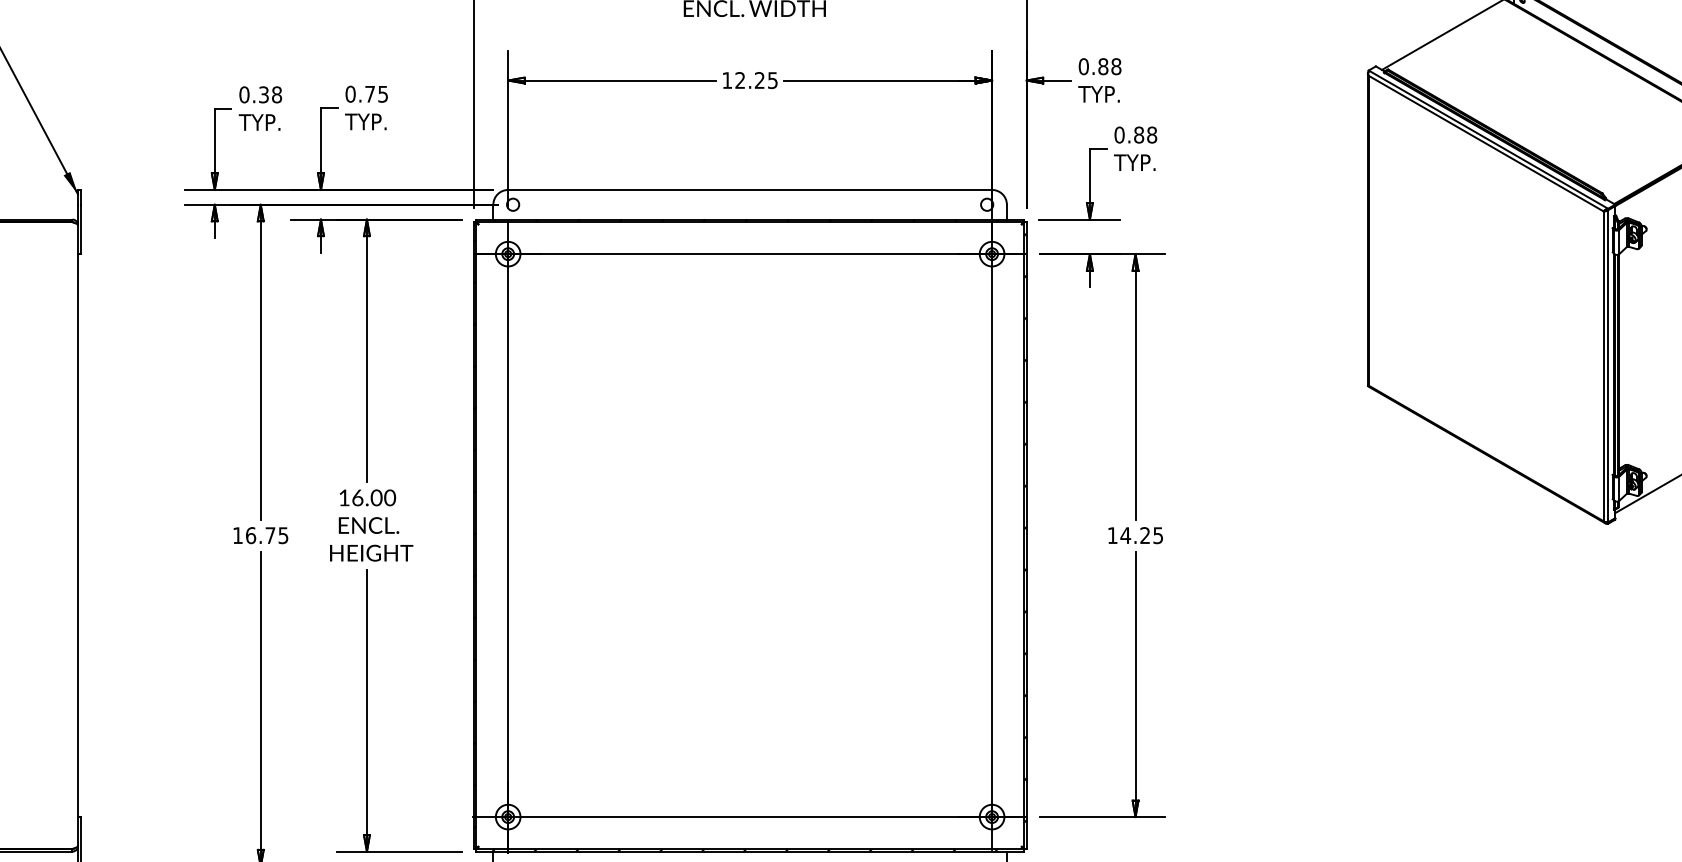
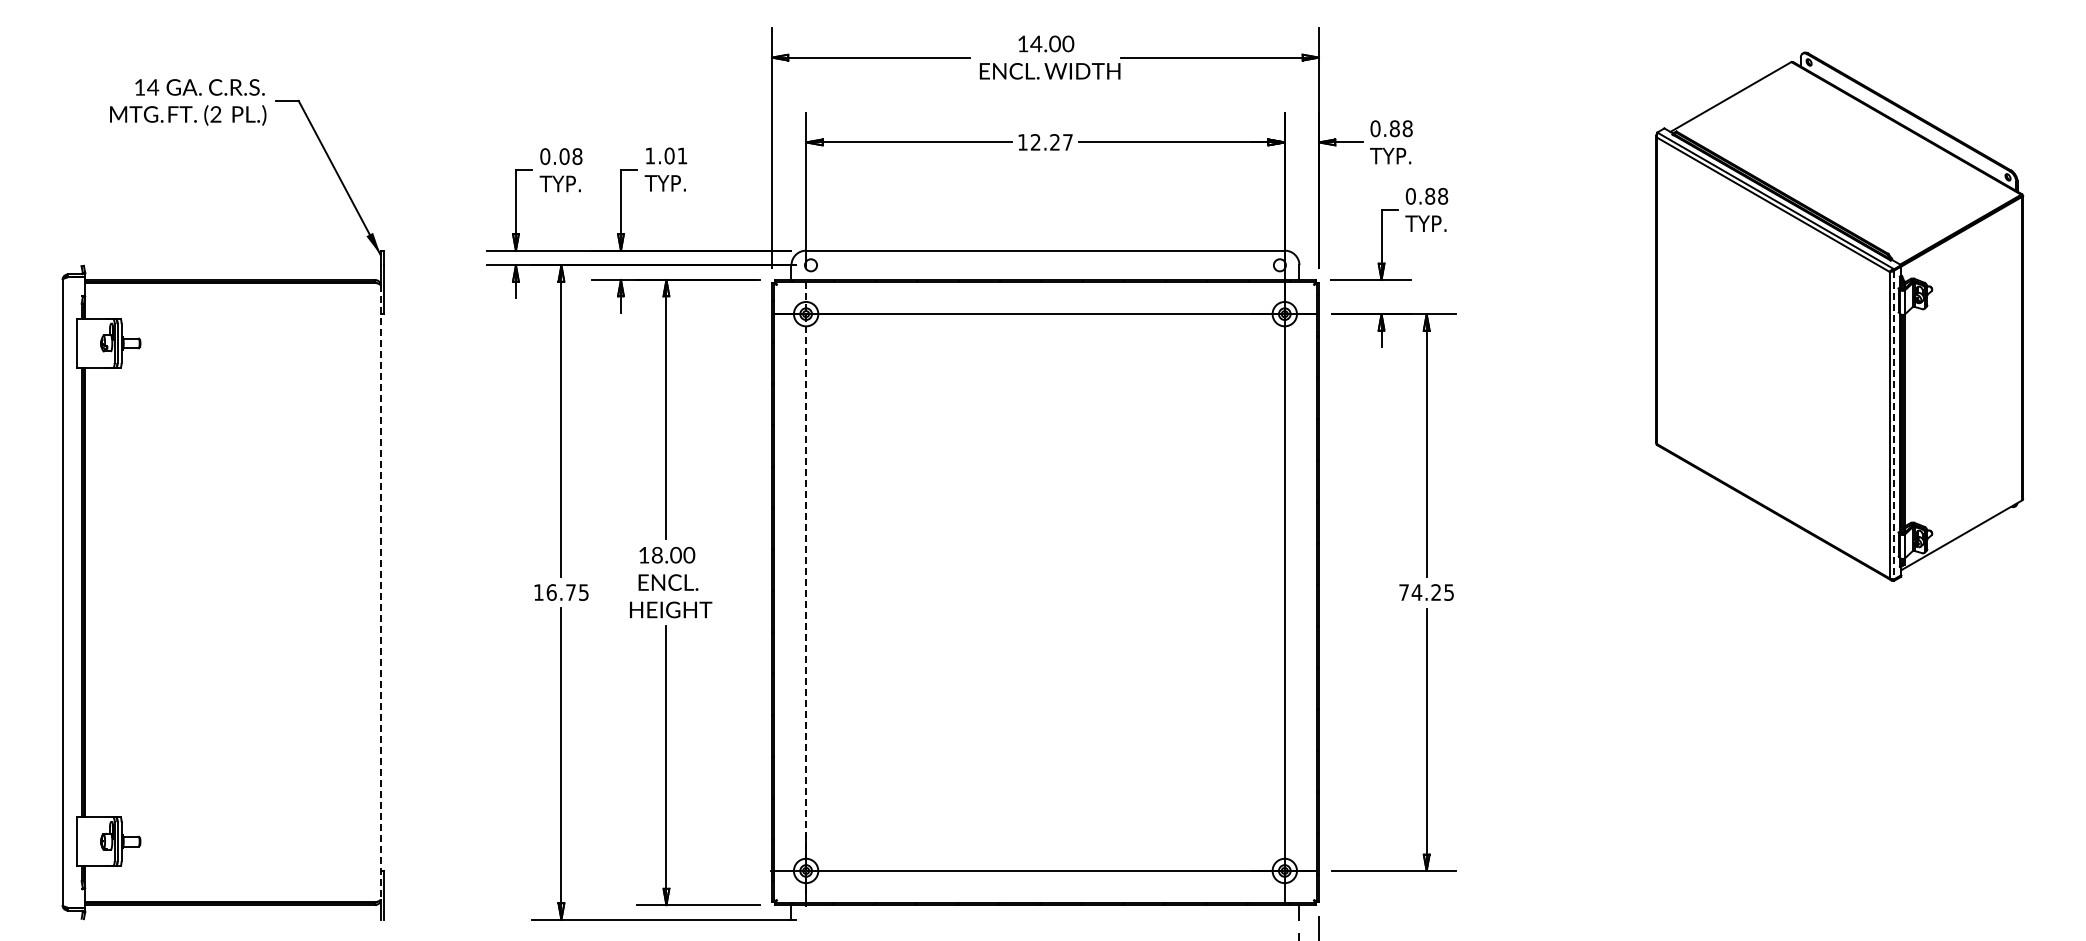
text: (772, 80) -> (1067, 142), 12.25 -> 12.27
text: (367, 93) -> (666, 155), 0.75 -> 1.01
text: (263, 94) -> (564, 156), 0.38 -> 0.08
line: (1608, 366) -> (1894, 425), solid -> dashed
text: (357, 497) -> (657, 554), 16.00 -> 18.00
text: (1112, 535) -> (1403, 592), 14.25 -> 74.25
line: (77, 536) -> (380, 593), solid -> dashed
line: (508, 537) -> (806, 594), solid -> dashed

